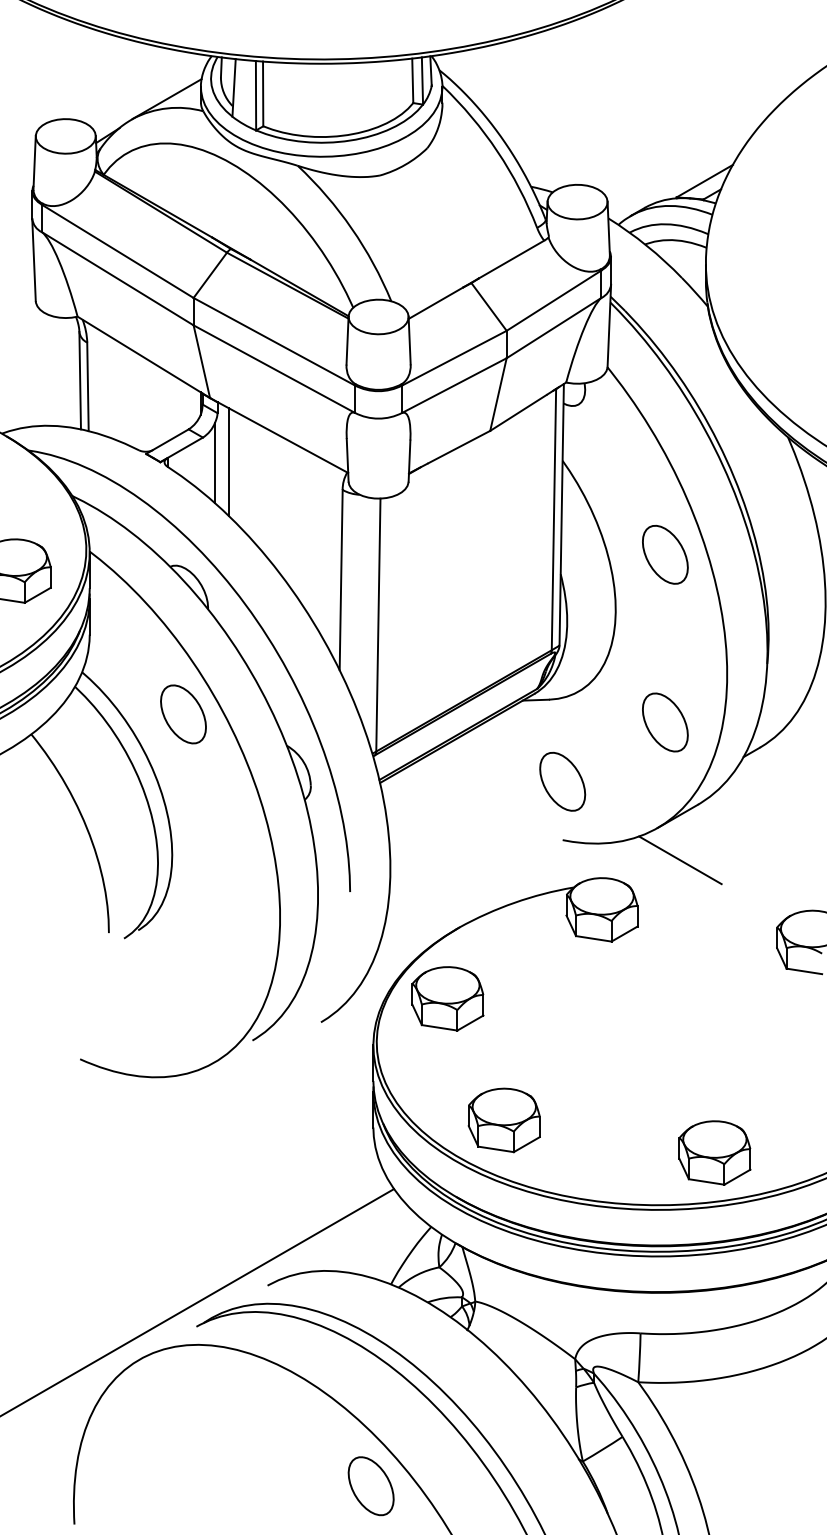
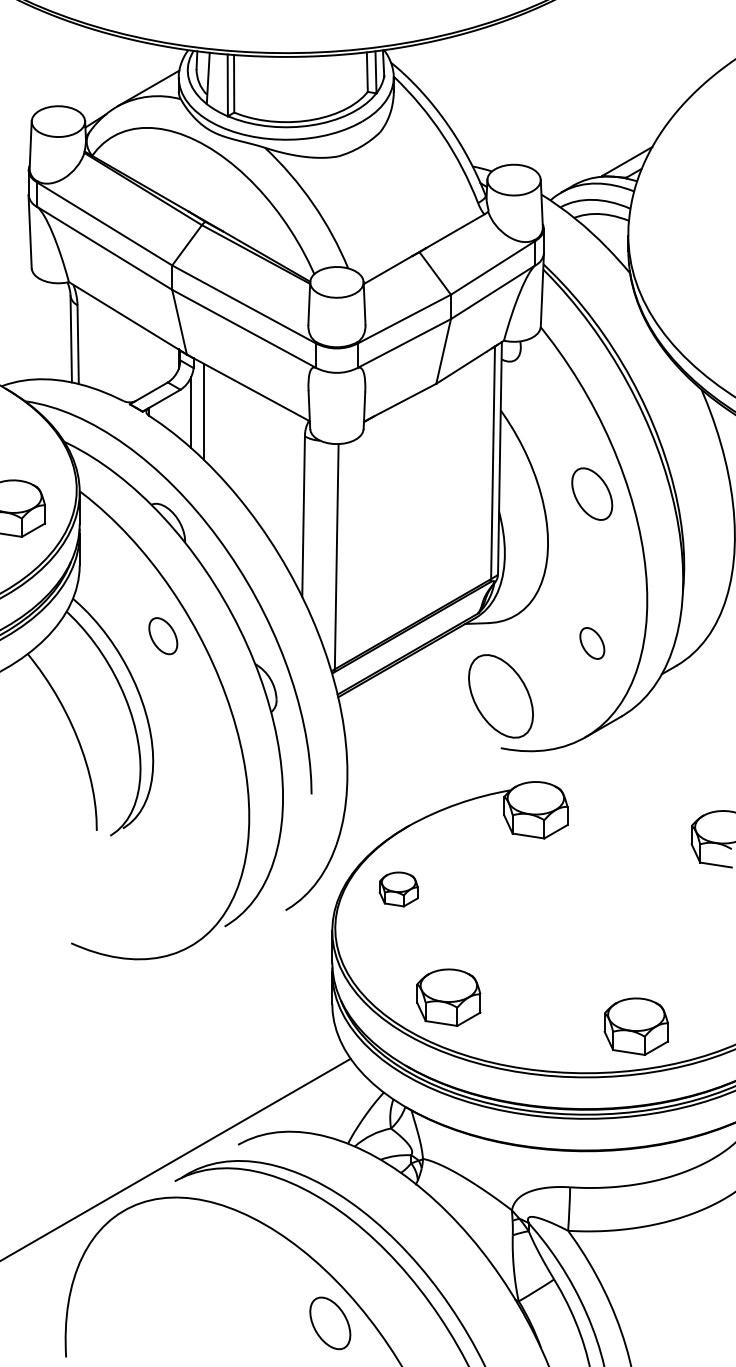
part: (183, 713) -> (163, 635), size x0.7
part: (665, 722) -> (592, 643), size x0.6
part: (562, 780) -> (500, 695), size x1.6
line: (680, 859) -> (605, 765), removed
part: (447, 998) -> (398, 889), size x0.6

